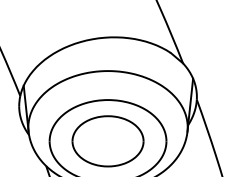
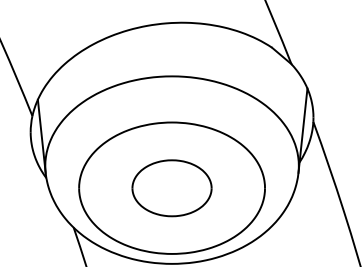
part: (107, 141) -> (171, 188), size x0.7

